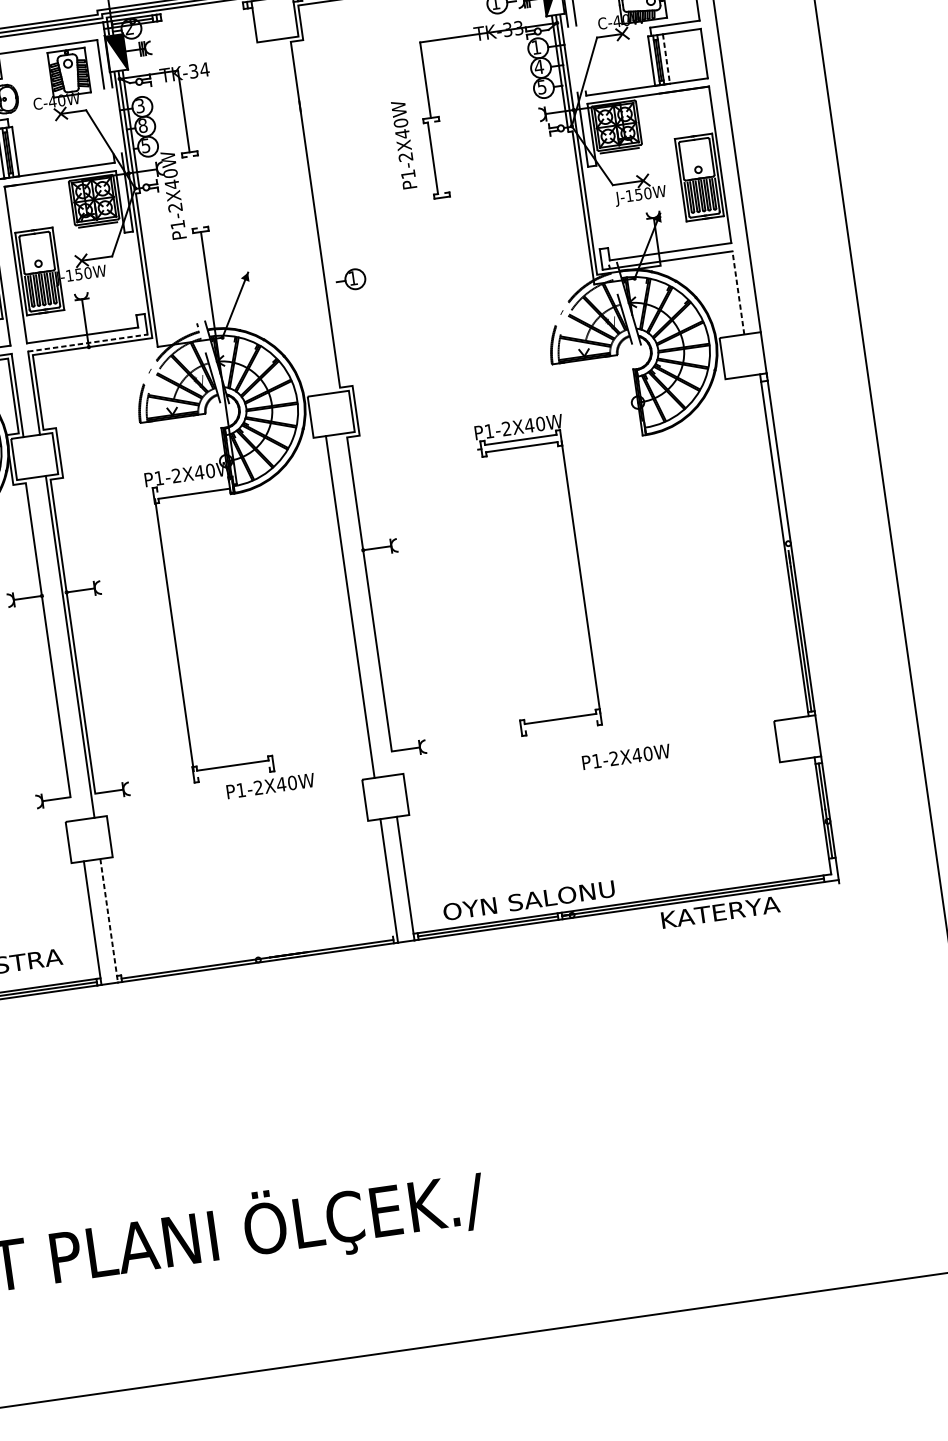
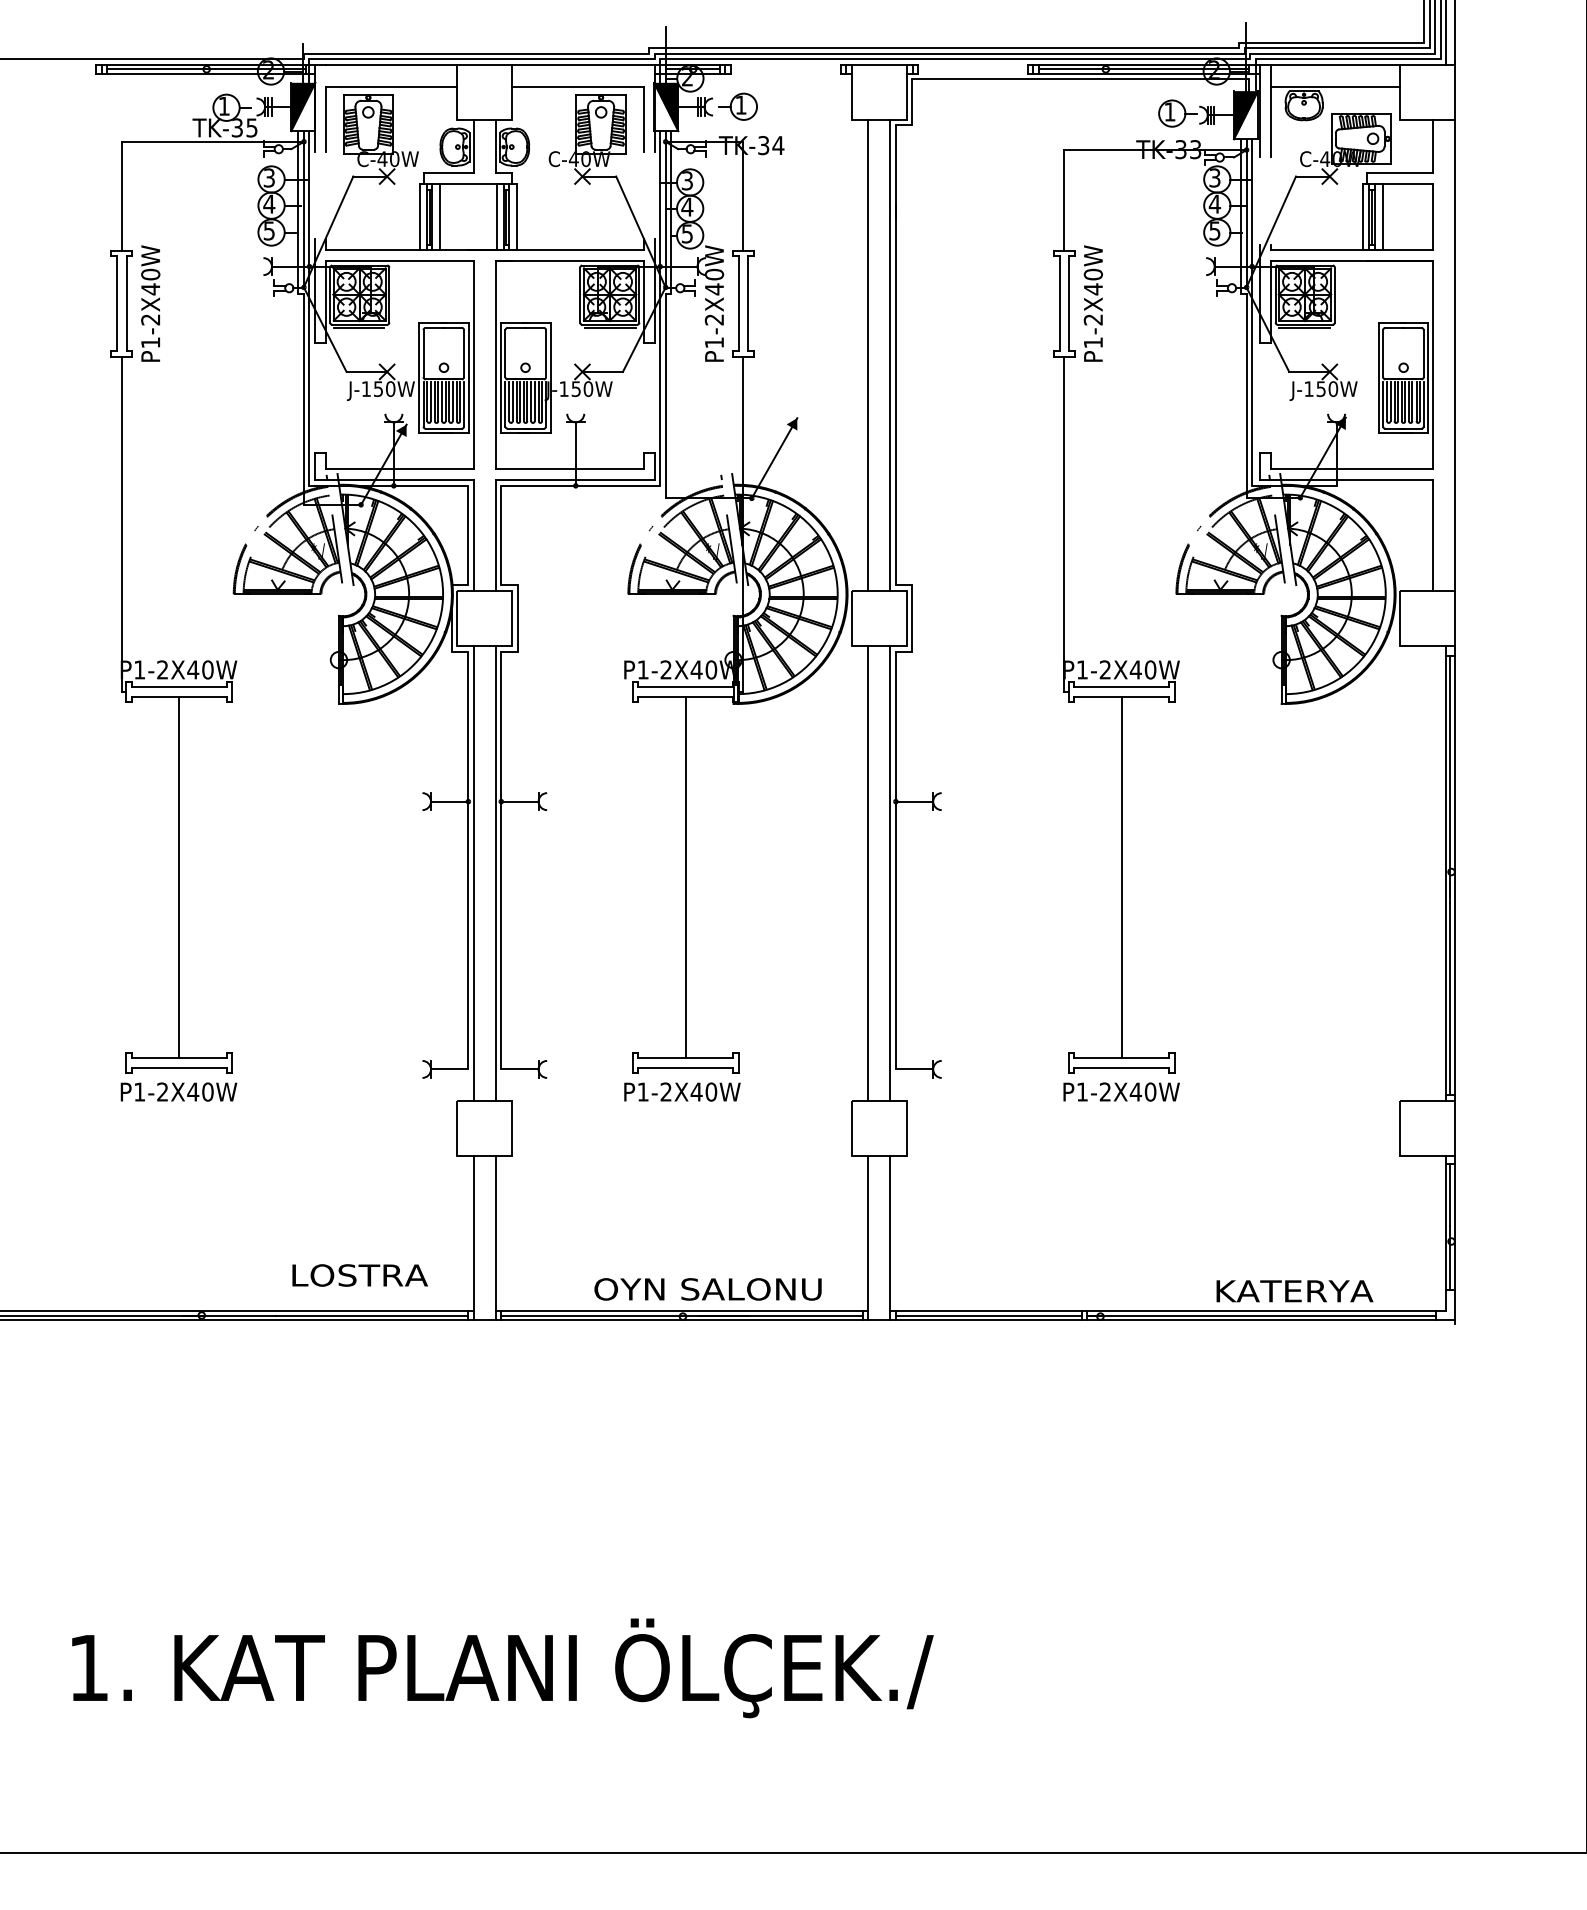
text: (535, 47) -> (1214, 177), 1 -> 3
line: (666, 59) -> (1382, 217), dashed -> solid
text: (142, 125) -> (687, 206), 8 -> 4
text: (403, 144) -> (1092, 303), moved
line: (440, 157) -> (1069, 303), added
line: (199, 191) -> (748, 303), added
line: (191, 192) -> (738, 303), added
line: (311, 215) -> (890, 355), added
line: (294, 217) -> (868, 355), added
part: (350, 279) -> (737, 106), moved
line: (738, 292) -> (1432, 535), dashed -> solid
line: (460, 323) -> (1064, 523), added
line: (88, 343) -> (575, 480), dashed -> solid
line: (777, 472) -> (1450, 776), added
line: (192, 486) -> (685, 687), added
line: (580, 577) -> (1121, 877), moved
line: (366, 604) -> (890, 872), added
line: (174, 635) -> (685, 877), moved
line: (53, 648) -> (473, 872), added
line: (561, 726) -> (1121, 1068), added
text: (626, 756) -> (1121, 1091), moved
line: (233, 773) -> (685, 1068), added
text: (270, 785) -> (682, 1091), moved
text: (528, 900) -> (707, 1289), moved
text: (720, 912) -> (1294, 1291), moved
line: (109, 921) -> (495, 1238), dashed -> solid
line: (258, 955) -> (684, 1311), added

